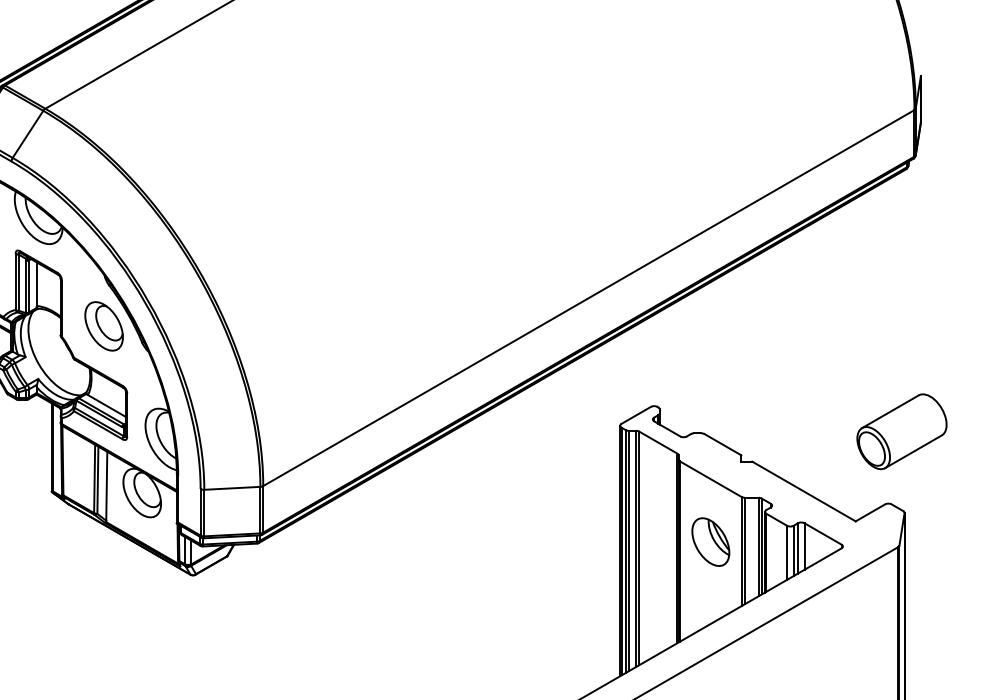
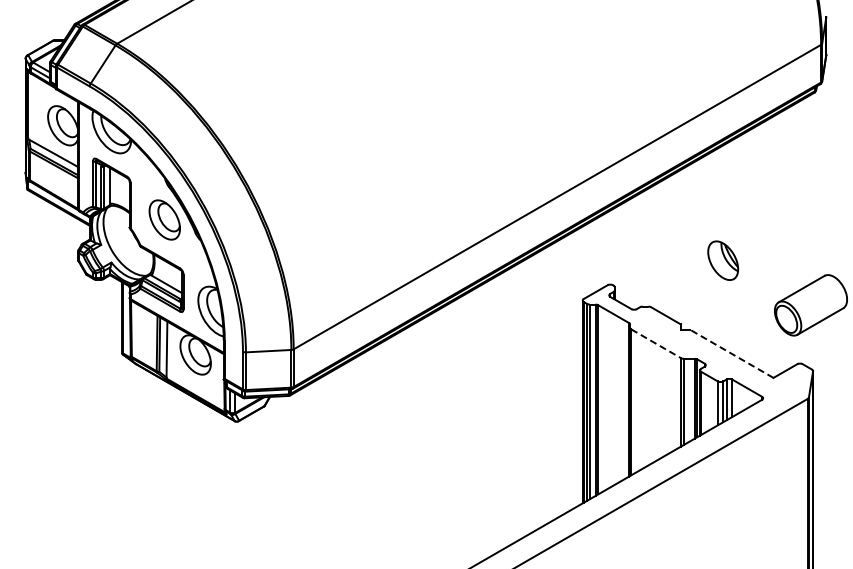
line: (711, 478) -> (656, 343), solid -> dashed
line: (803, 491) -> (731, 353), solid -> dashed
part: (711, 541) -> (723, 260), moved

